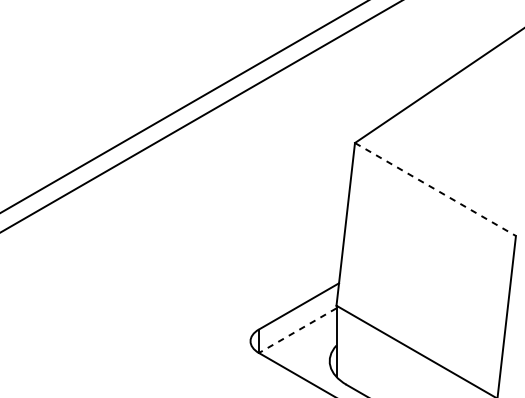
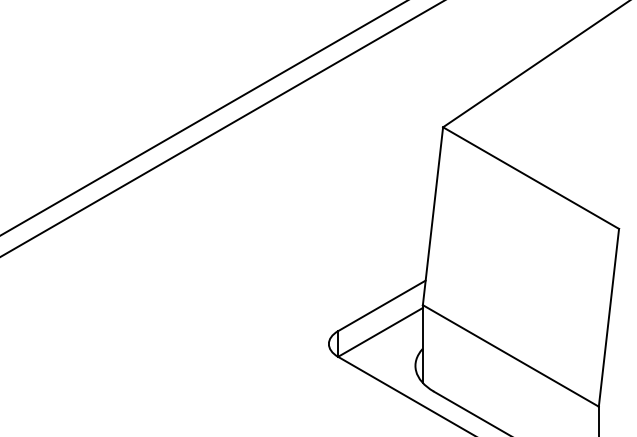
line: (435, 189) -> (531, 178), dashed -> solid
line: (297, 330) -> (380, 332), dashed -> solid

